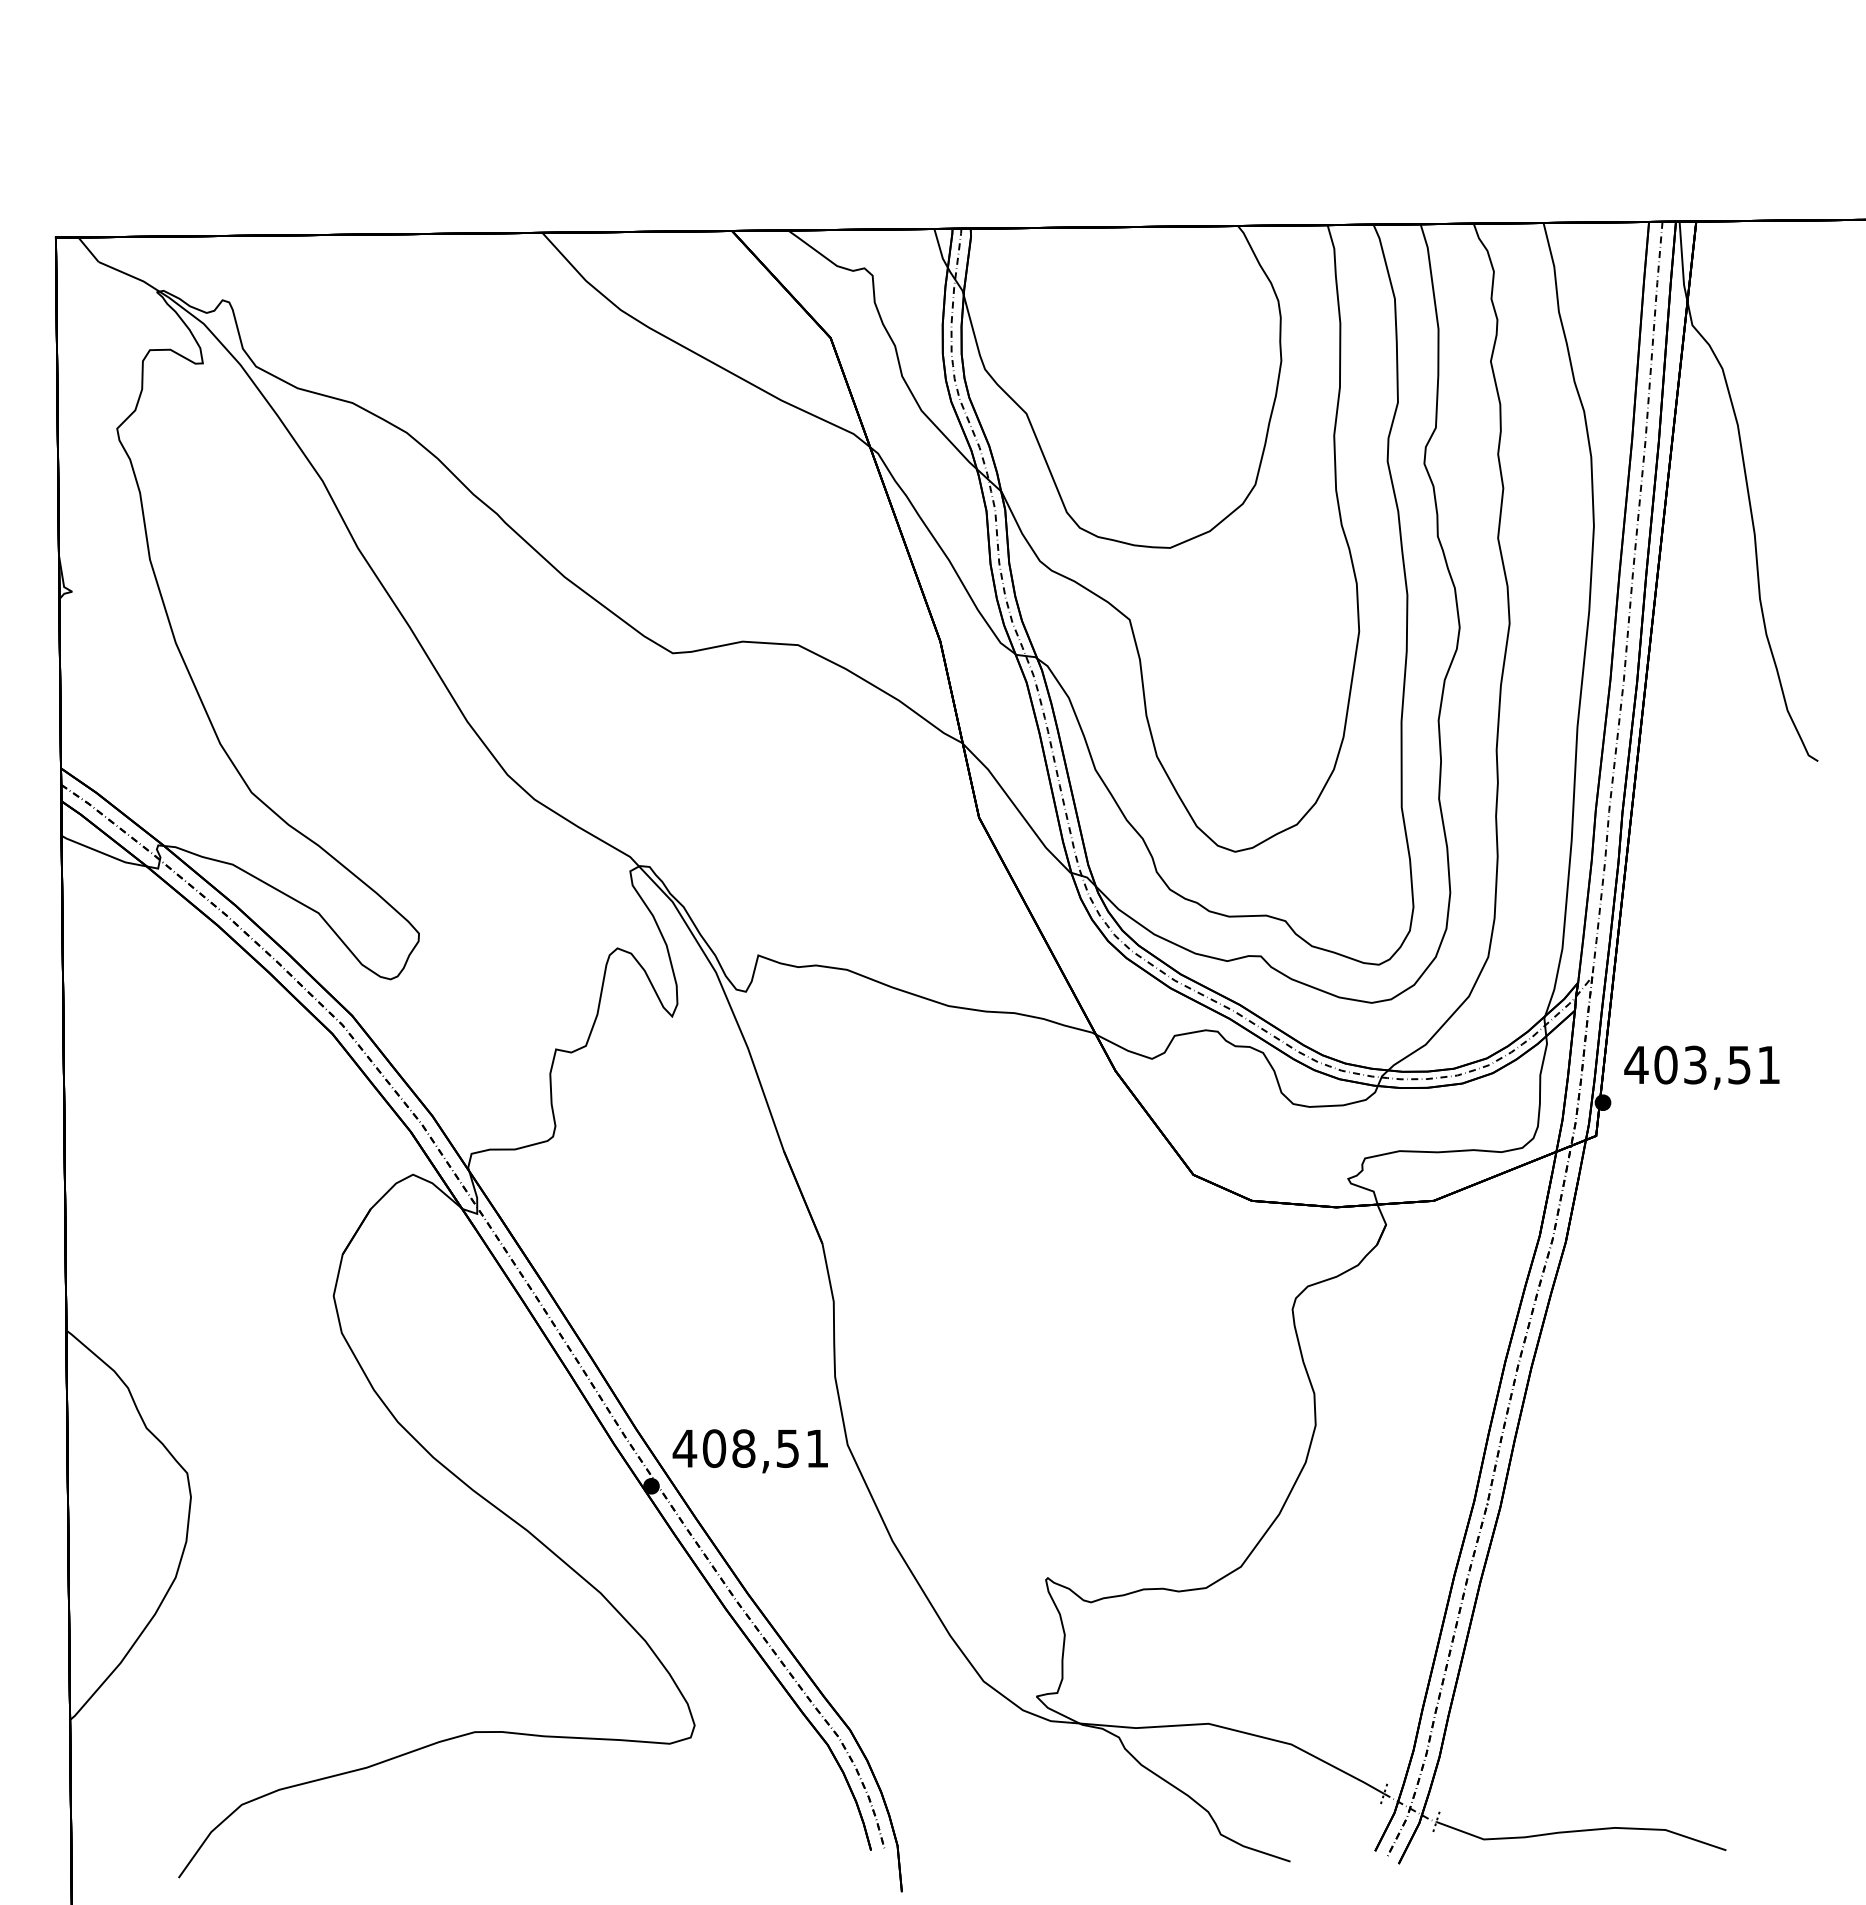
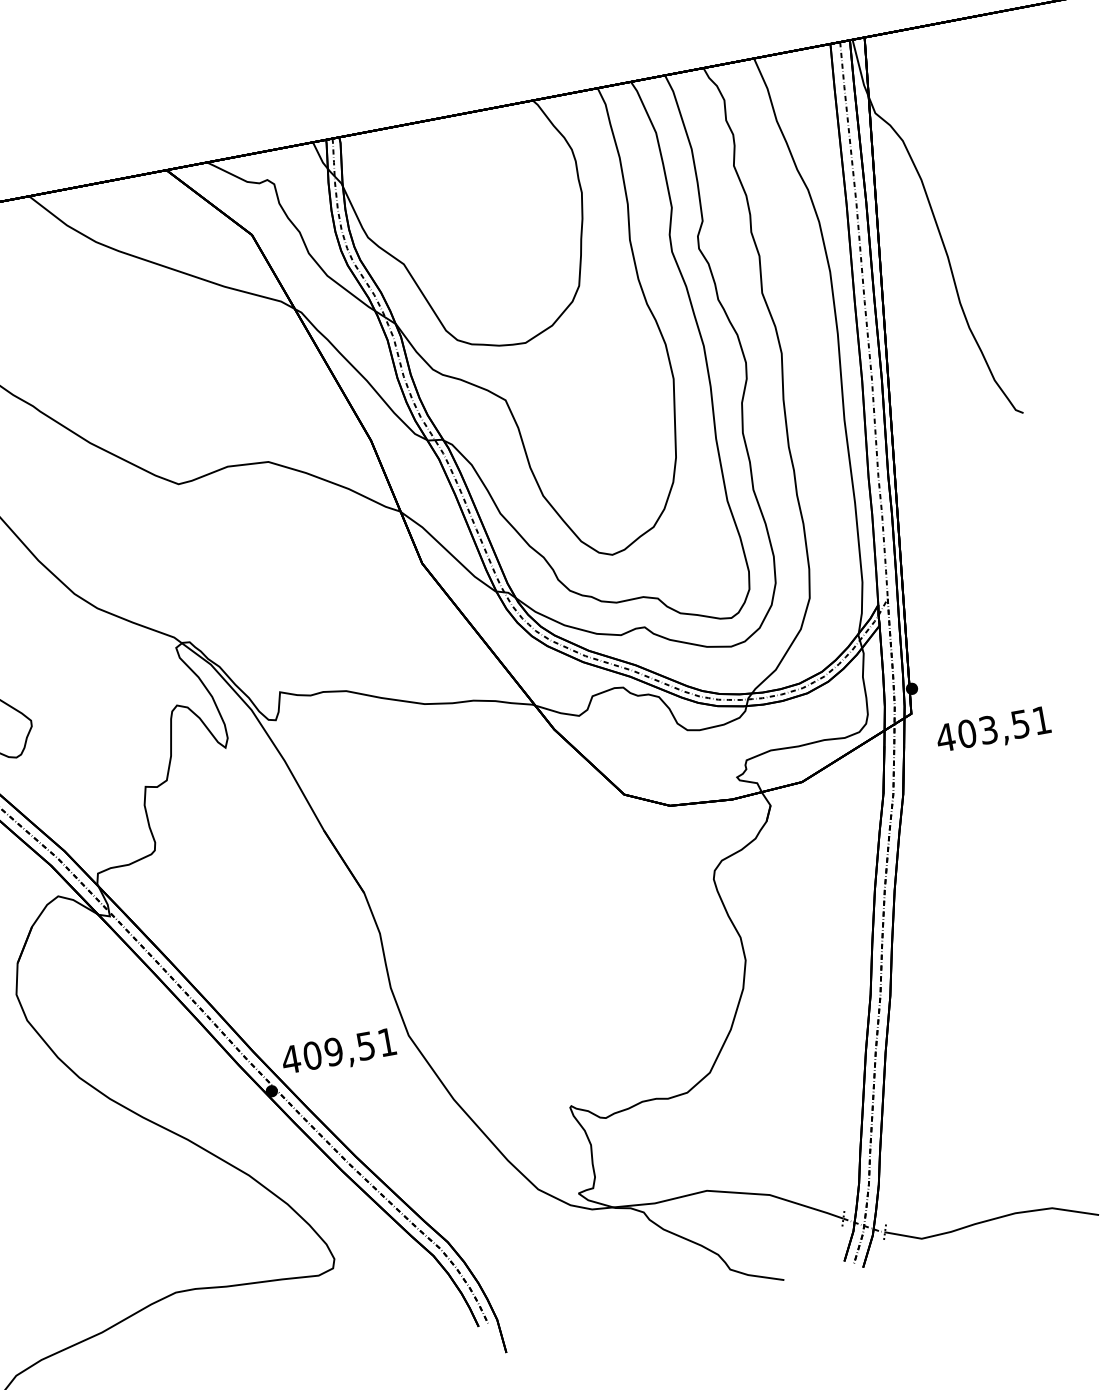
text: (1701, 1067) -> (993, 730), moved
text: (743, 1448) -> (333, 1051), 408,51 -> 409,51

